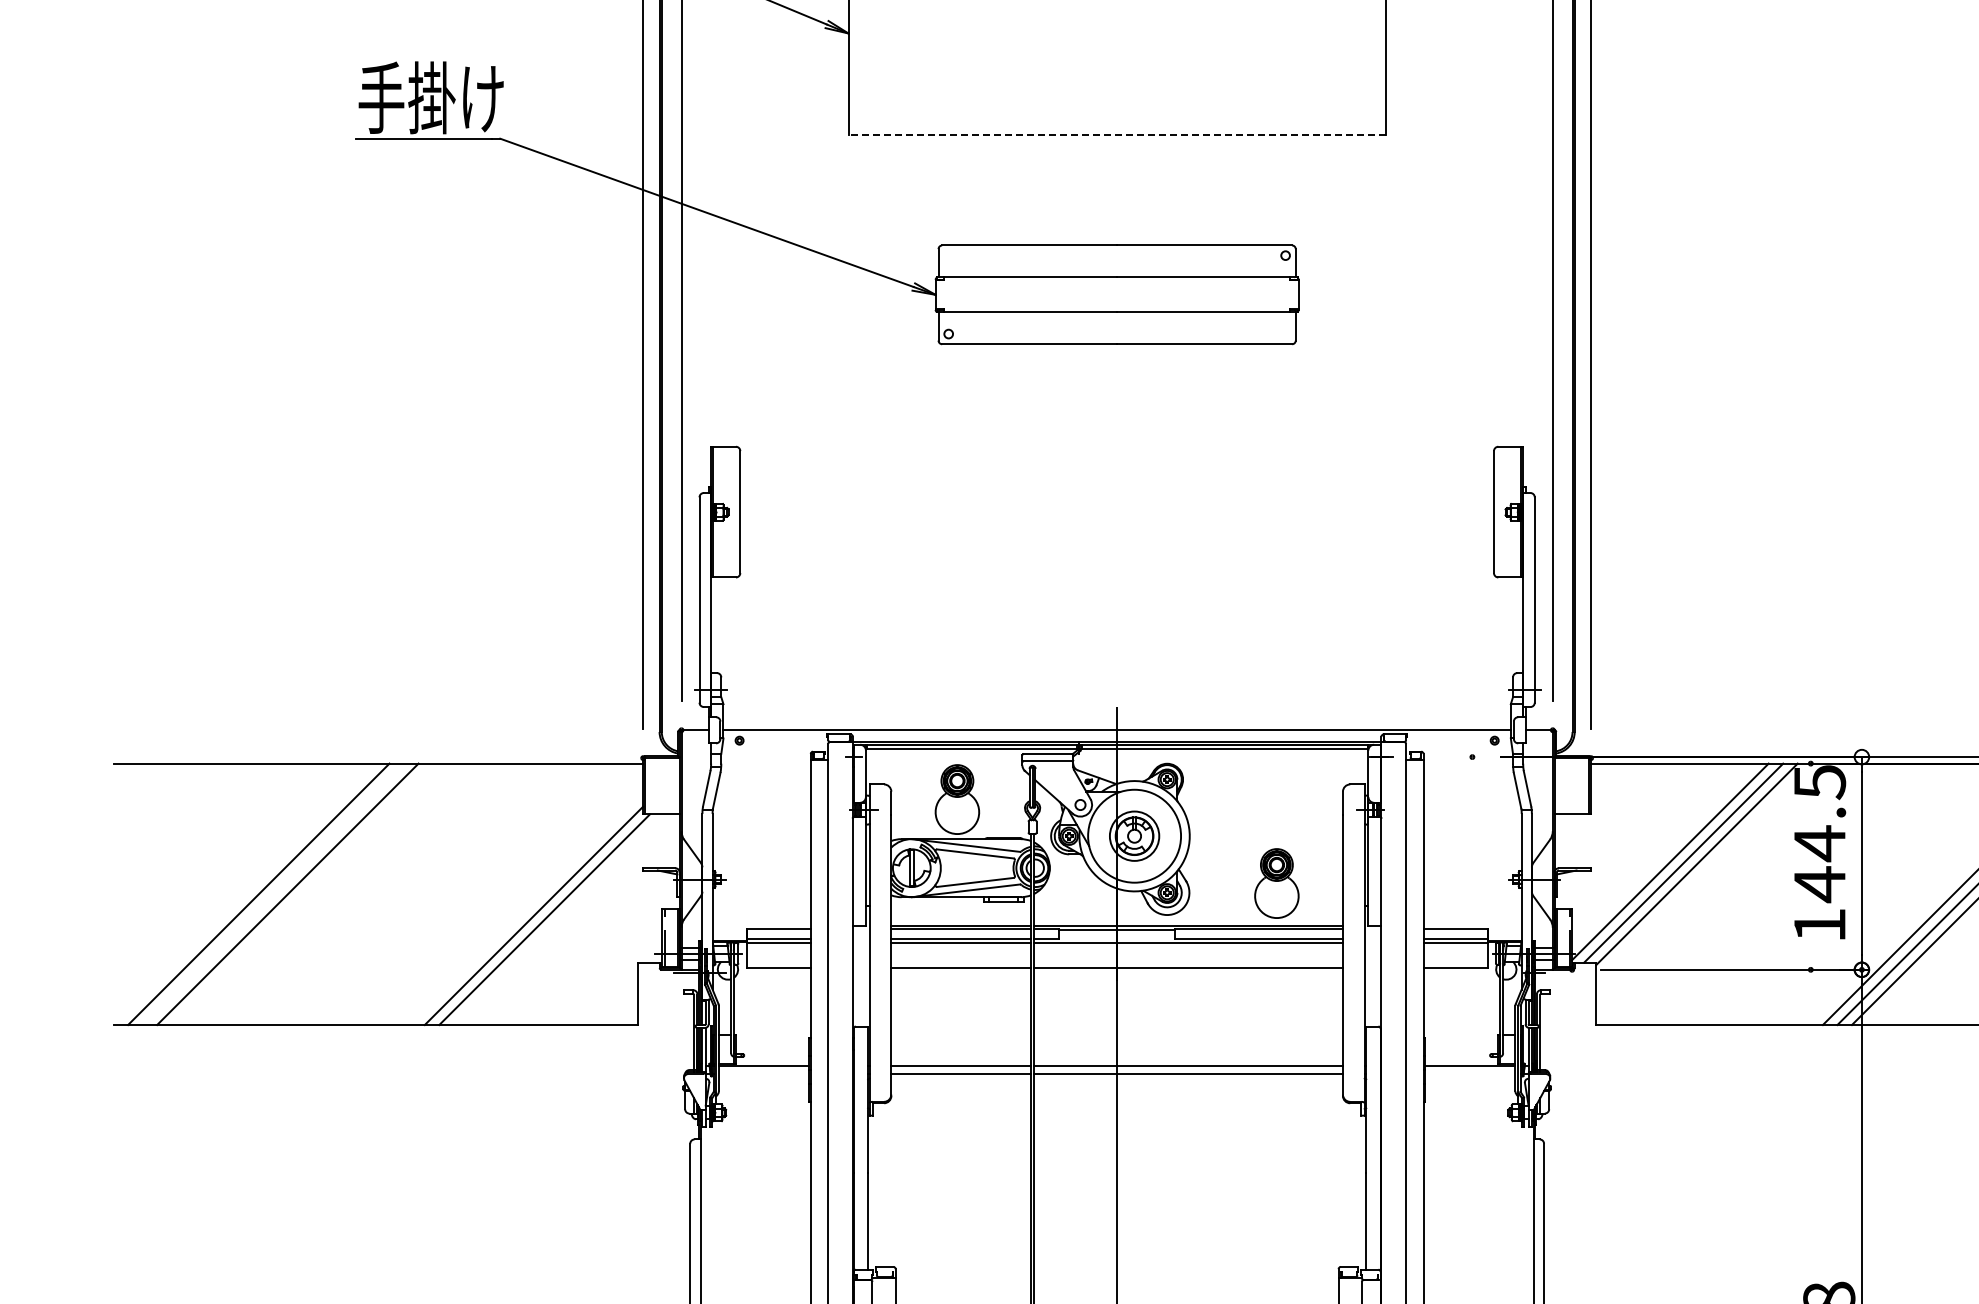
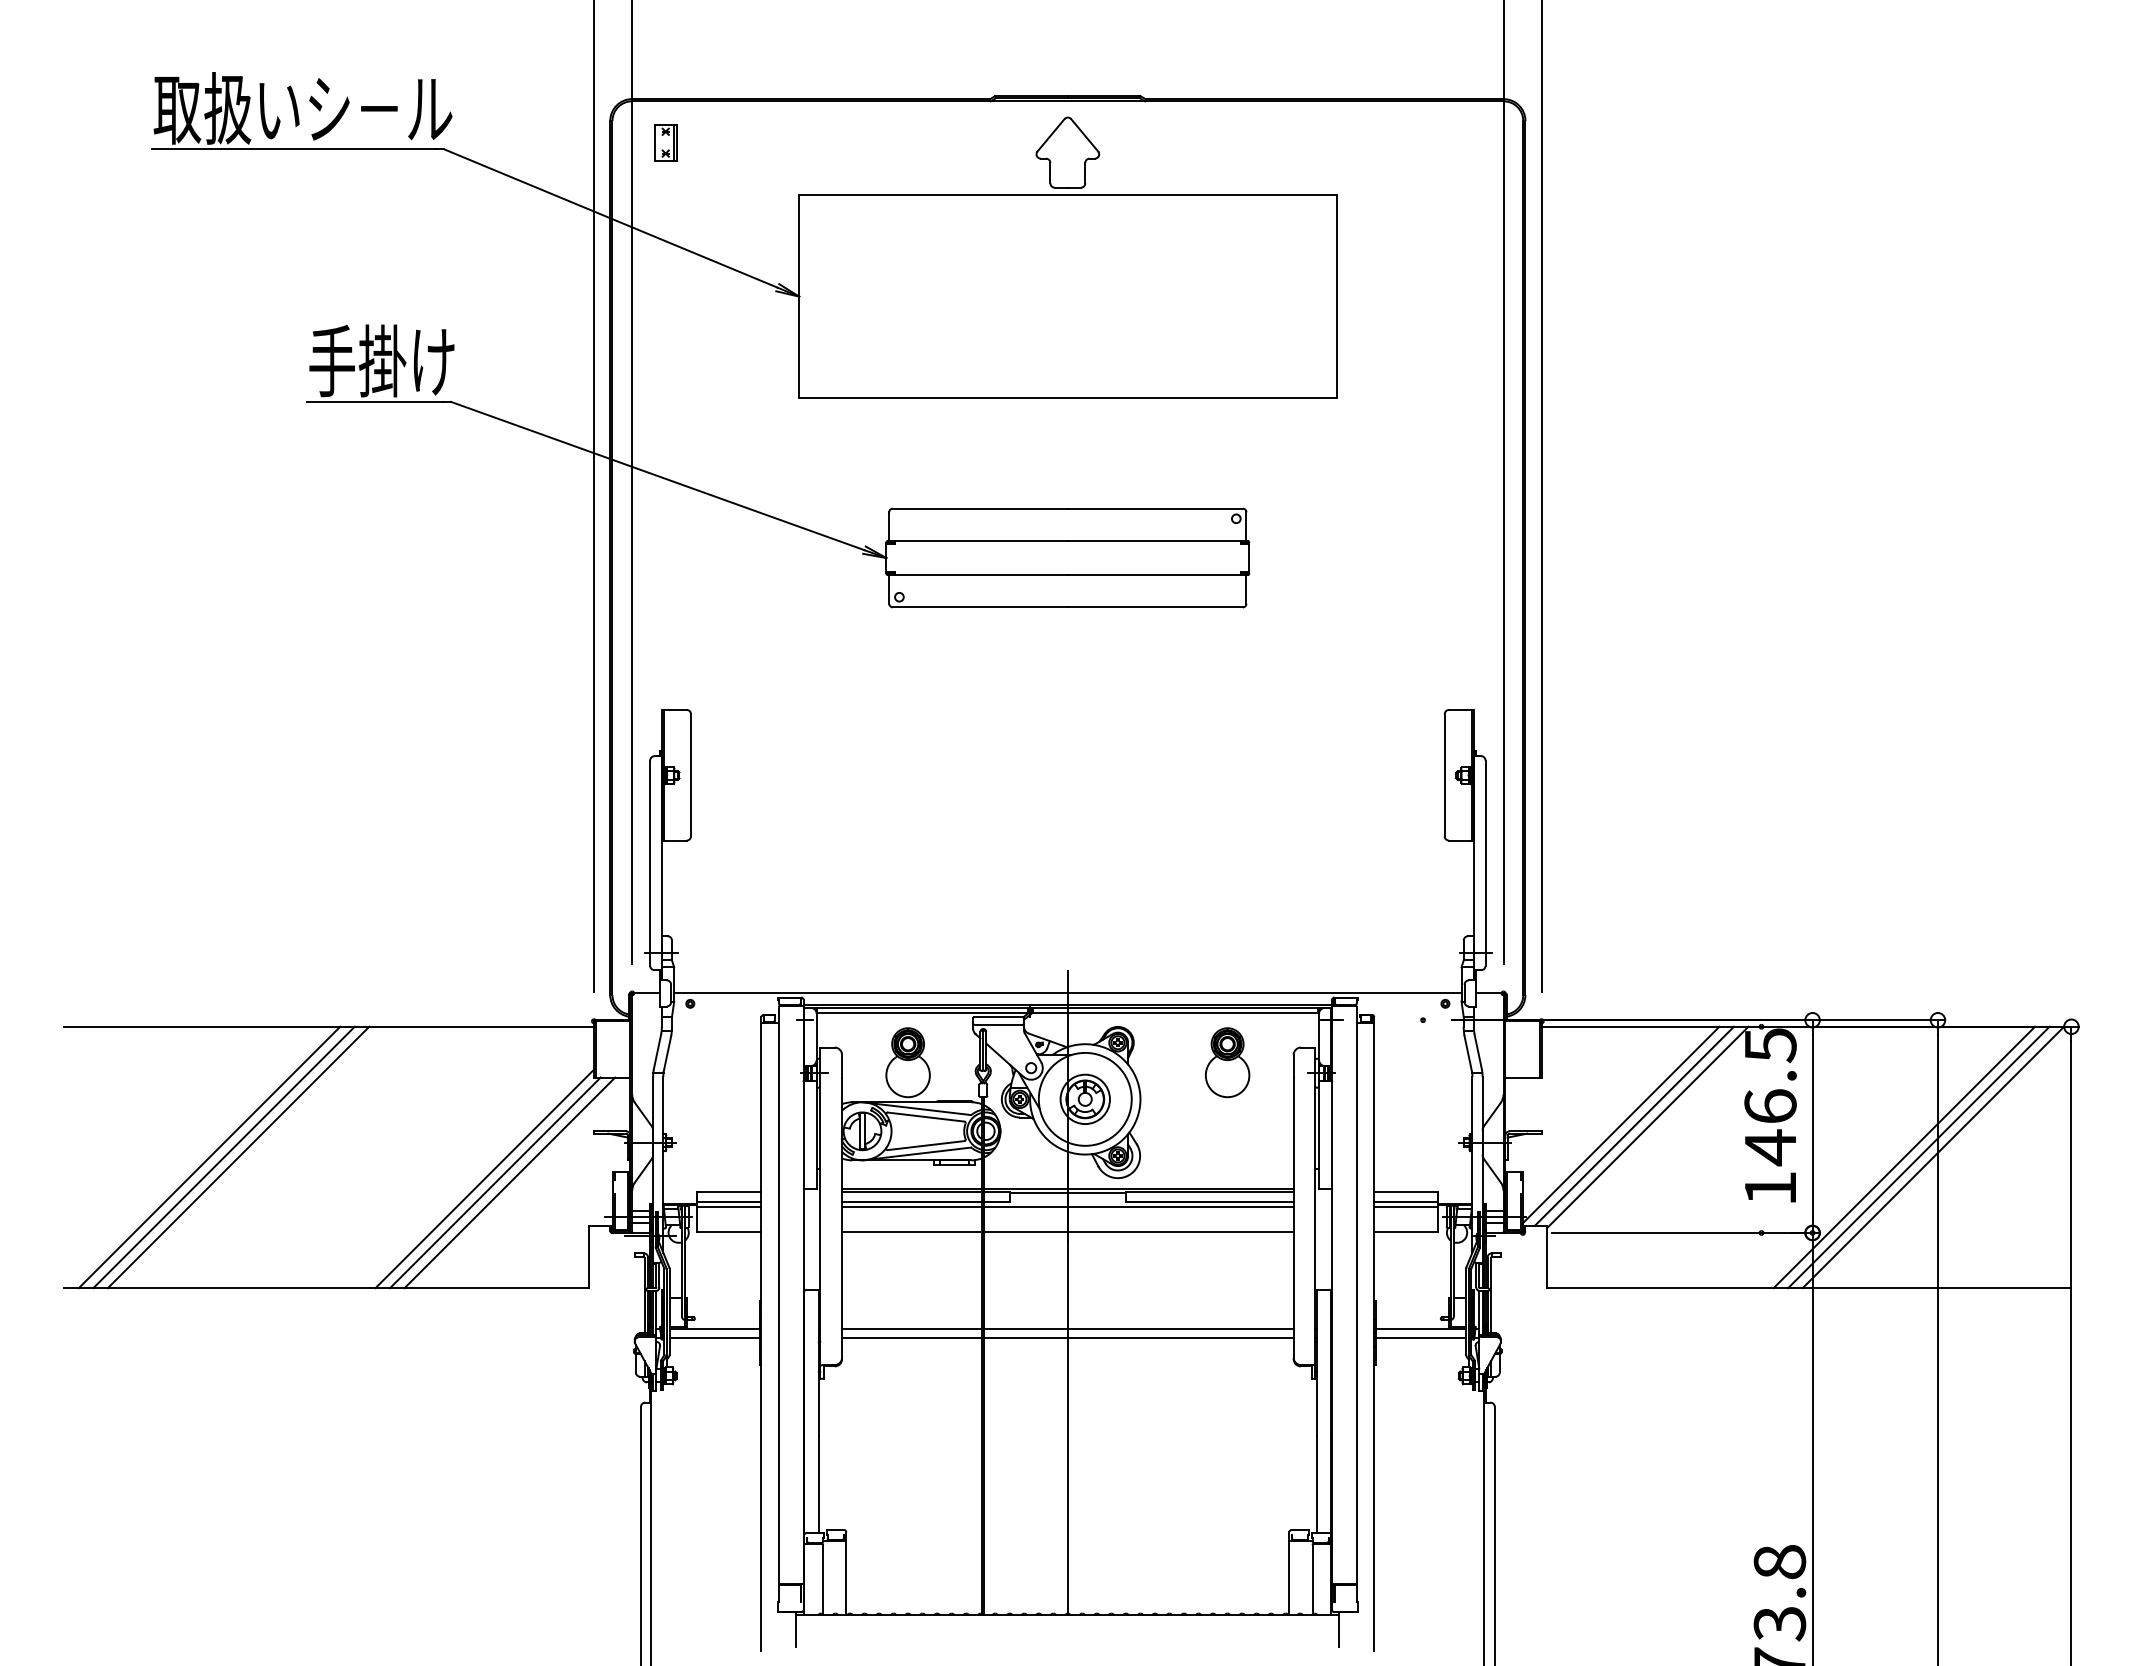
line: (1116, 135) -> (1067, 398), dashed -> solid
text: (1819, 843) -> (1770, 1106), 144.5 -> 146.5
part: (1276, 883) -> (1227, 1062), moved
line: (272, 894) -> (223, 1157), added
line: (558, 919) -> (509, 1182), added
line: (763, 1074) -> (714, 1337), added
line: (1469, 1074) -> (1420, 1337), added

